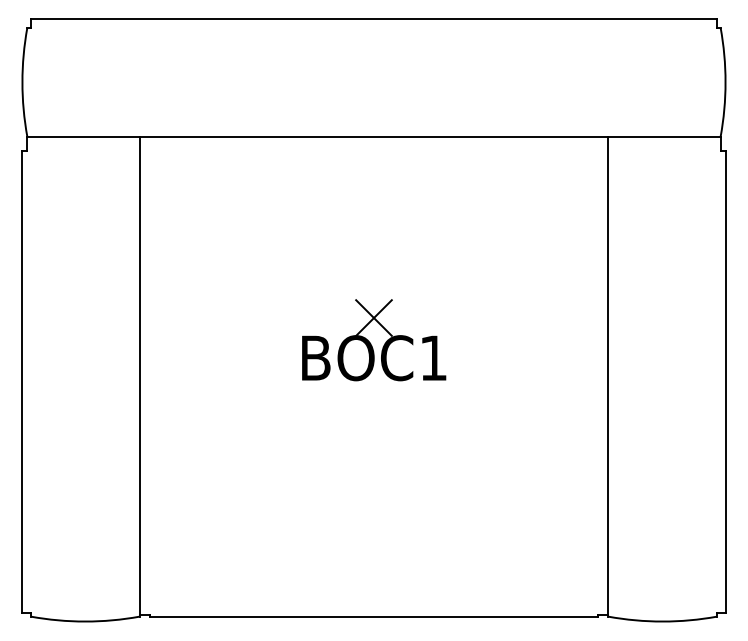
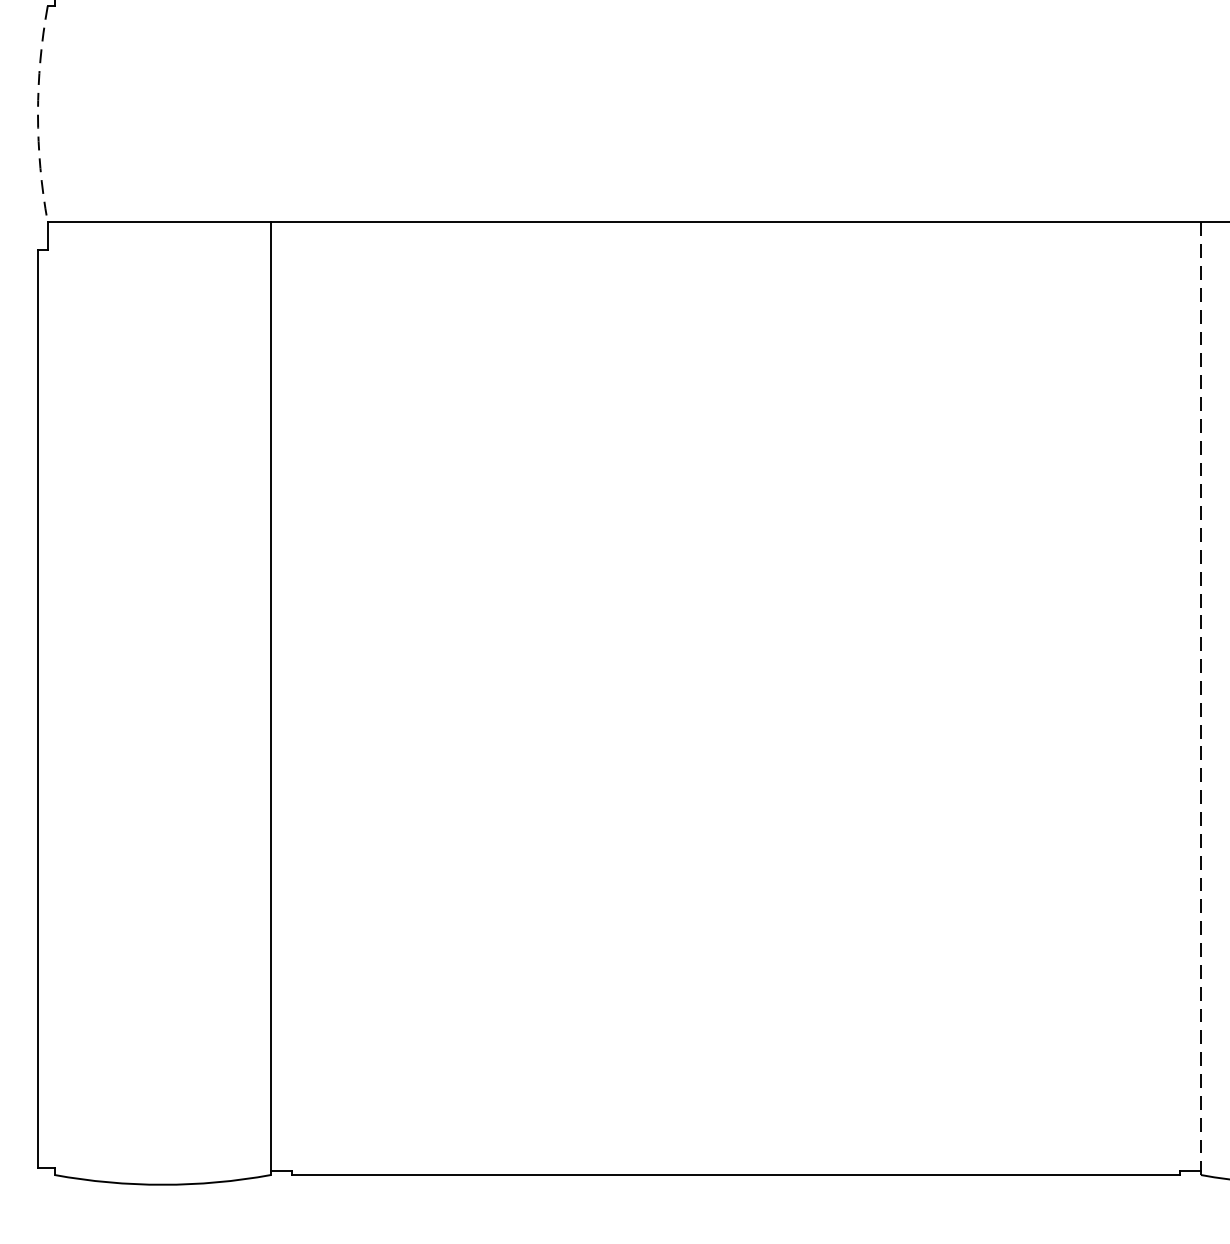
arc: (22, 82) -> (38, 114), solid -> dashed
part: (374, 340) -> (736, 626), removed
line: (608, 376) -> (1201, 698), solid -> dashed

